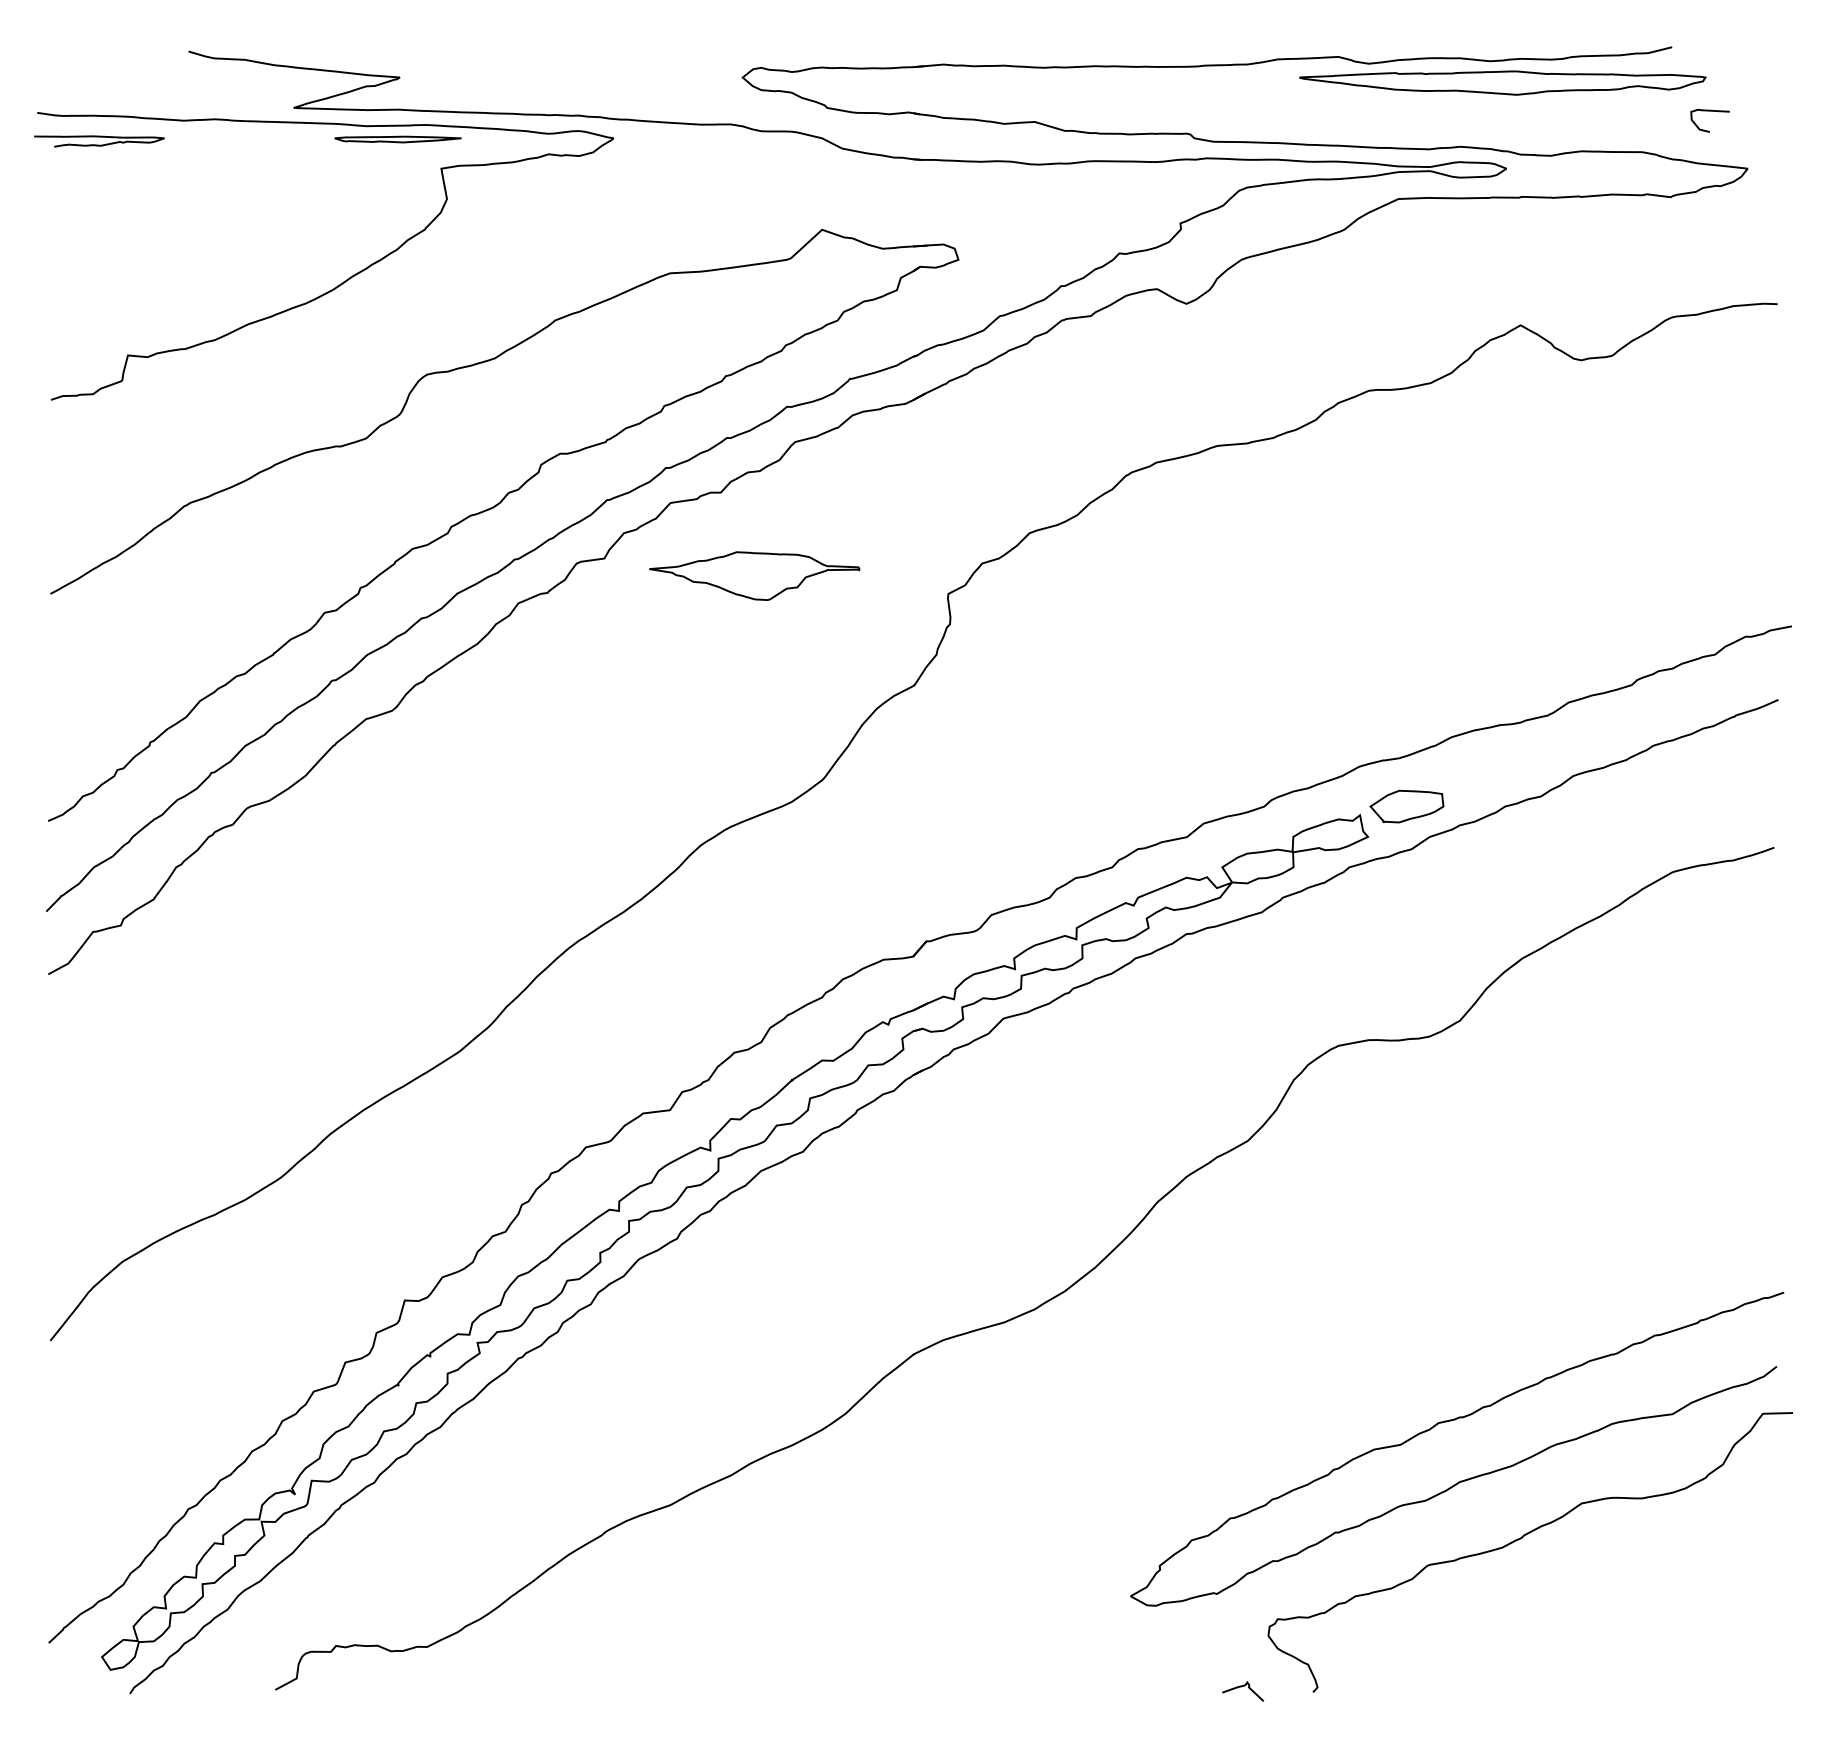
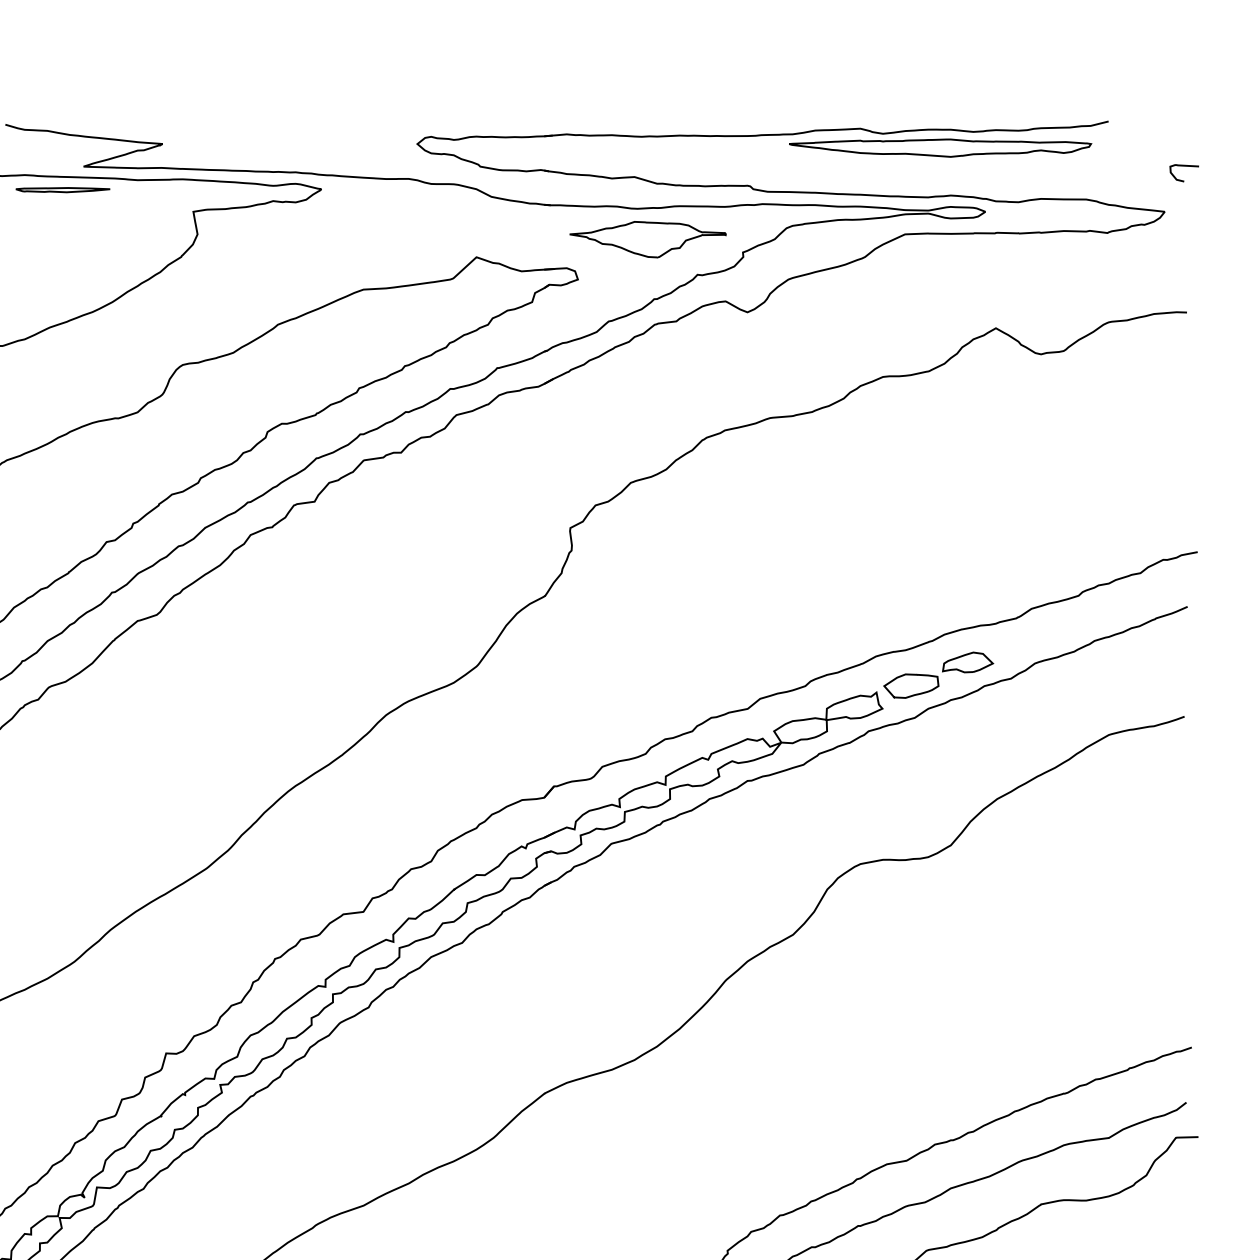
part: (1502, 82) -> (940, 147), moved
curve: (1709, 111) -> (1183, 166), moved
part: (397, 139) -> (62, 190), moved
part: (754, 575) -> (647, 239), moved
part: (1482, 774) -> (967, 662), added

